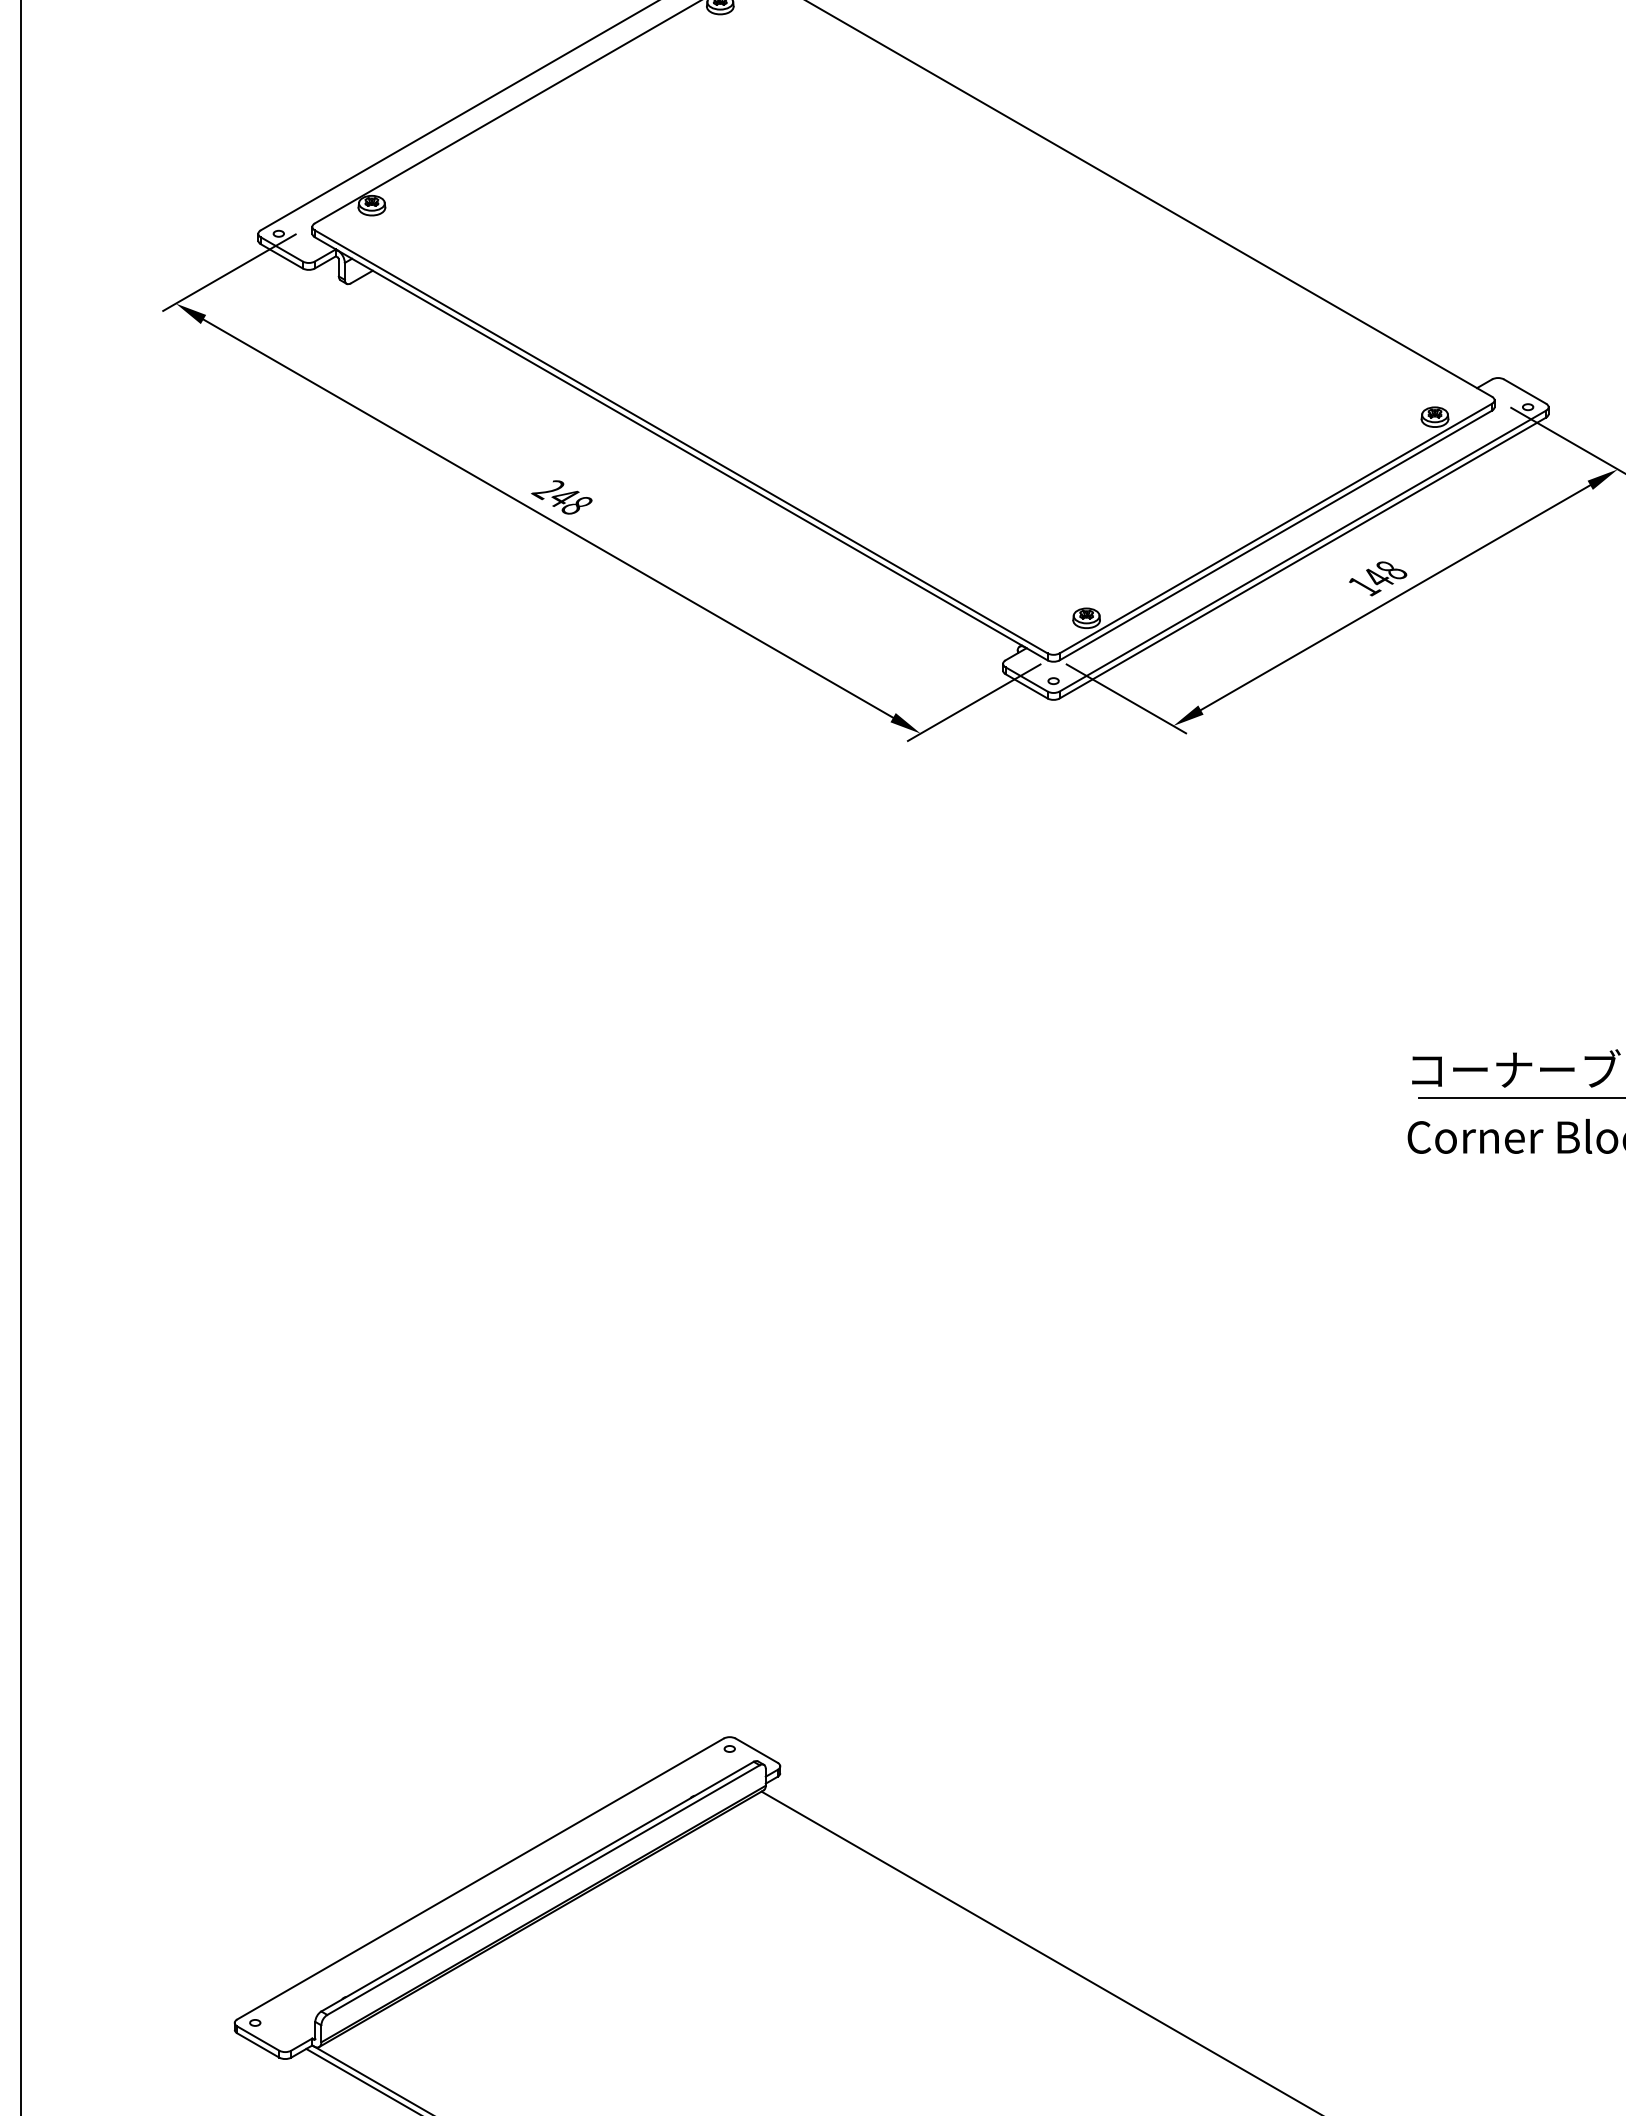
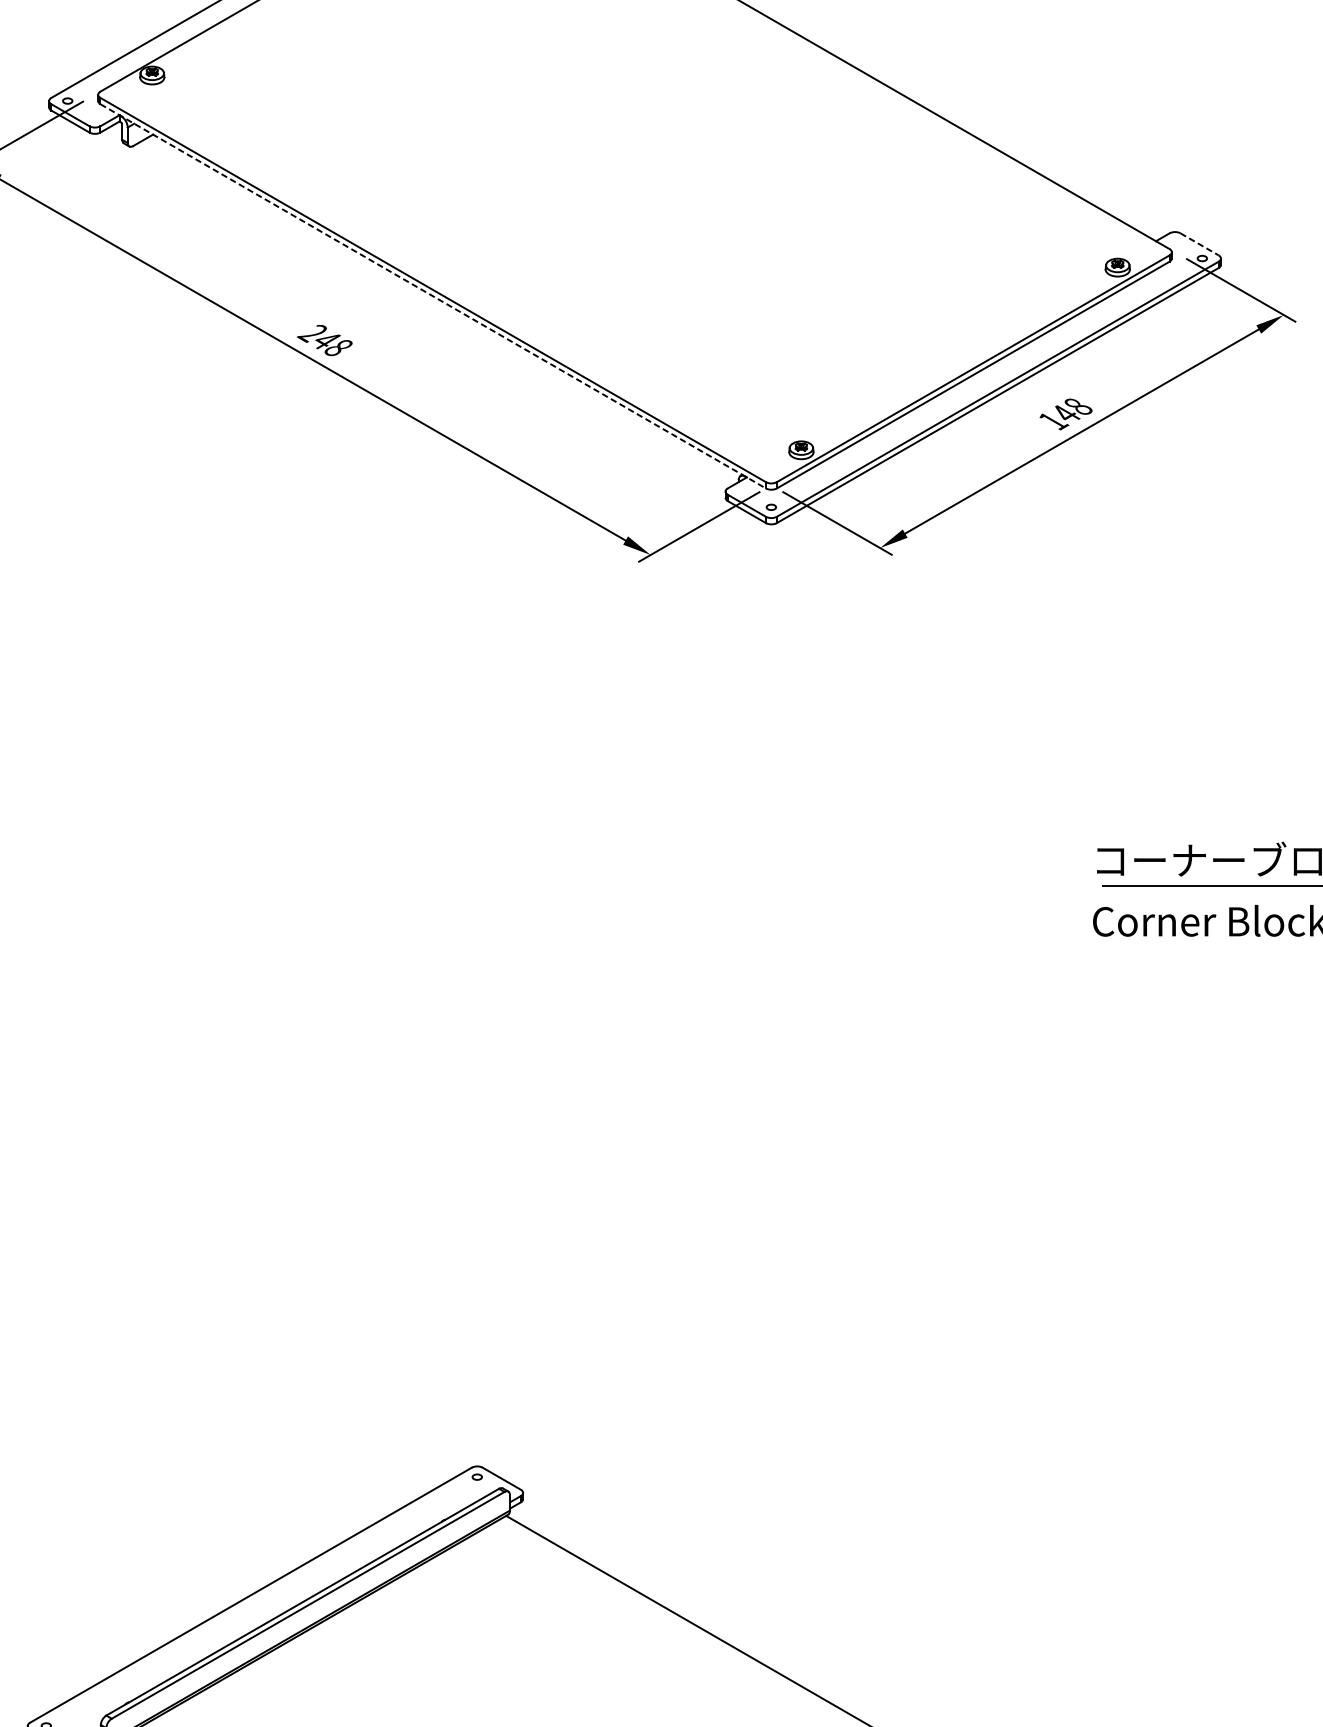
line: (1525, 391) -> (1199, 244), solid -> dashed
line: (681, 449) -> (433, 296), solid -> dashed

